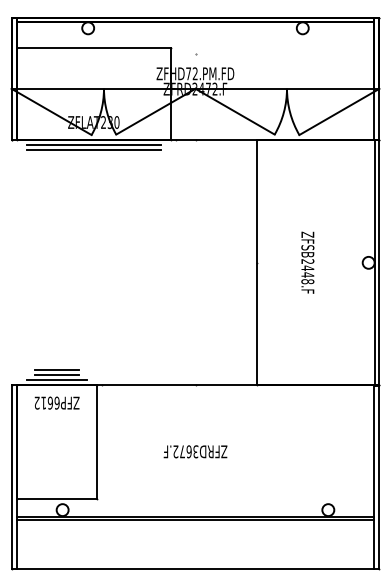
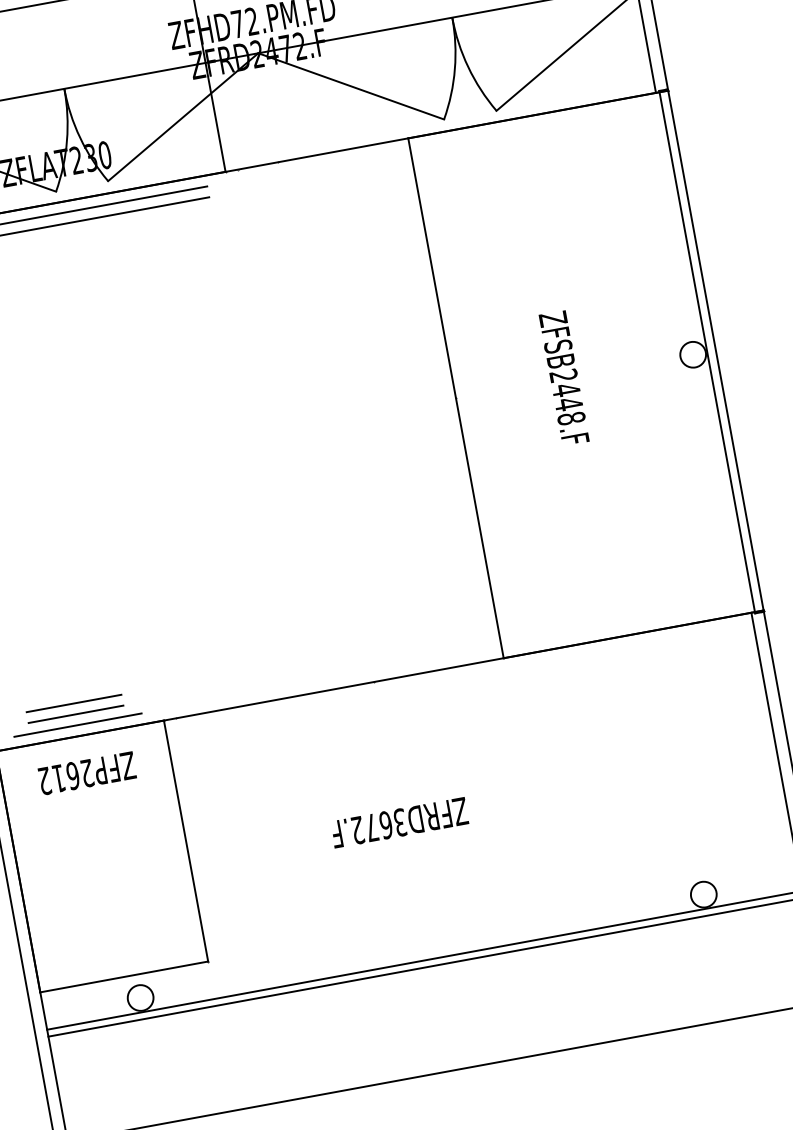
text: (56, 402) -> (85, 772), ZFP6612 -> ZFP2612

